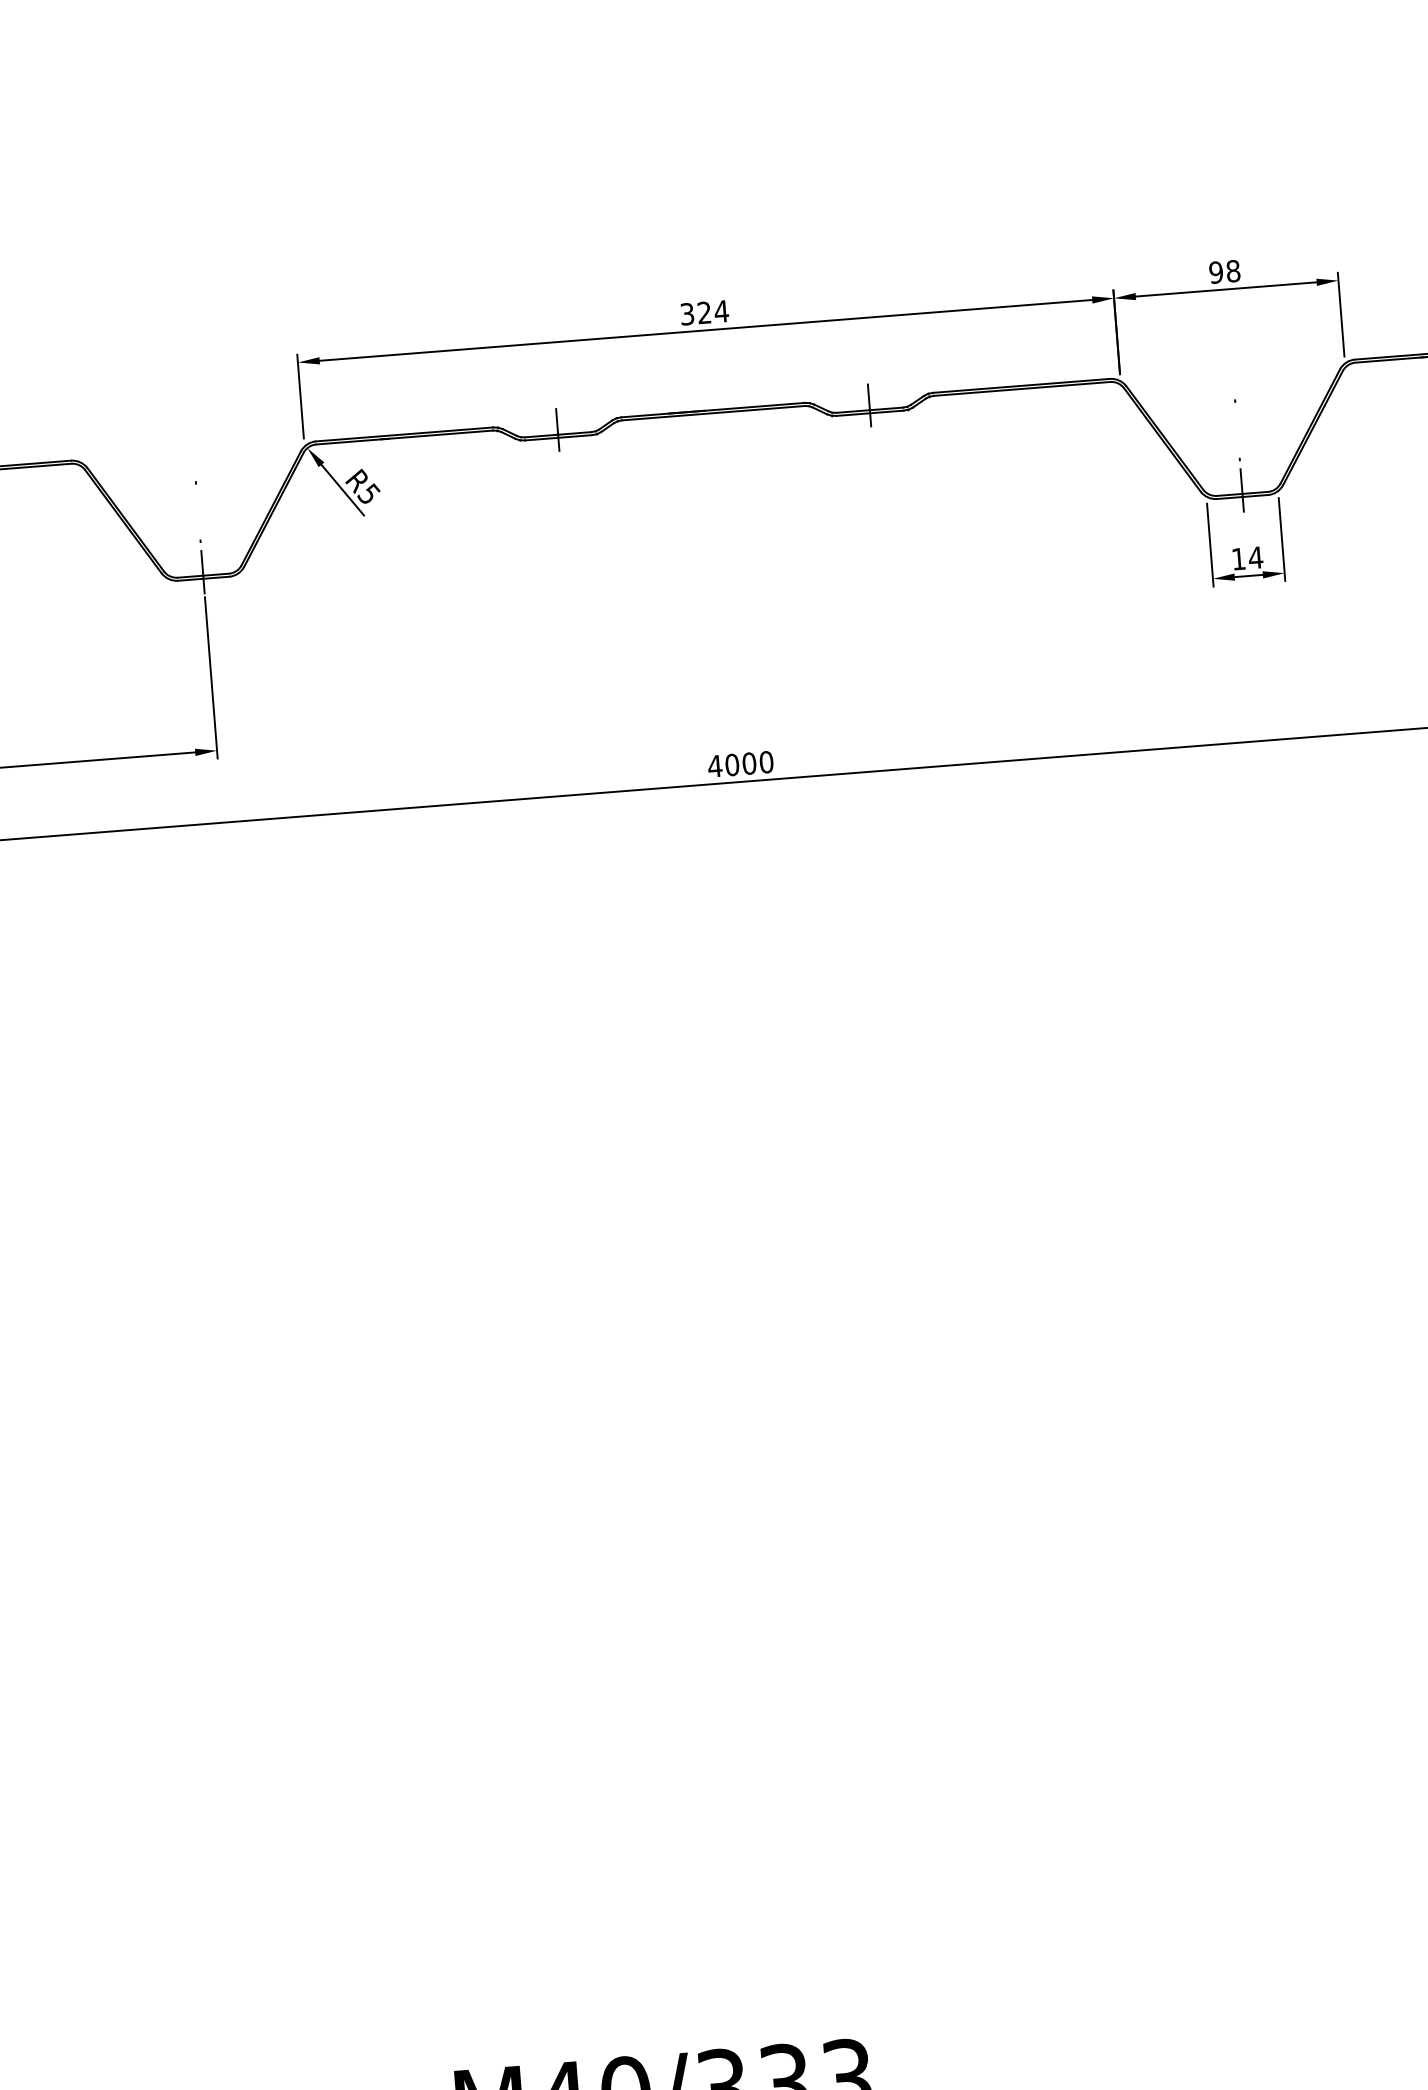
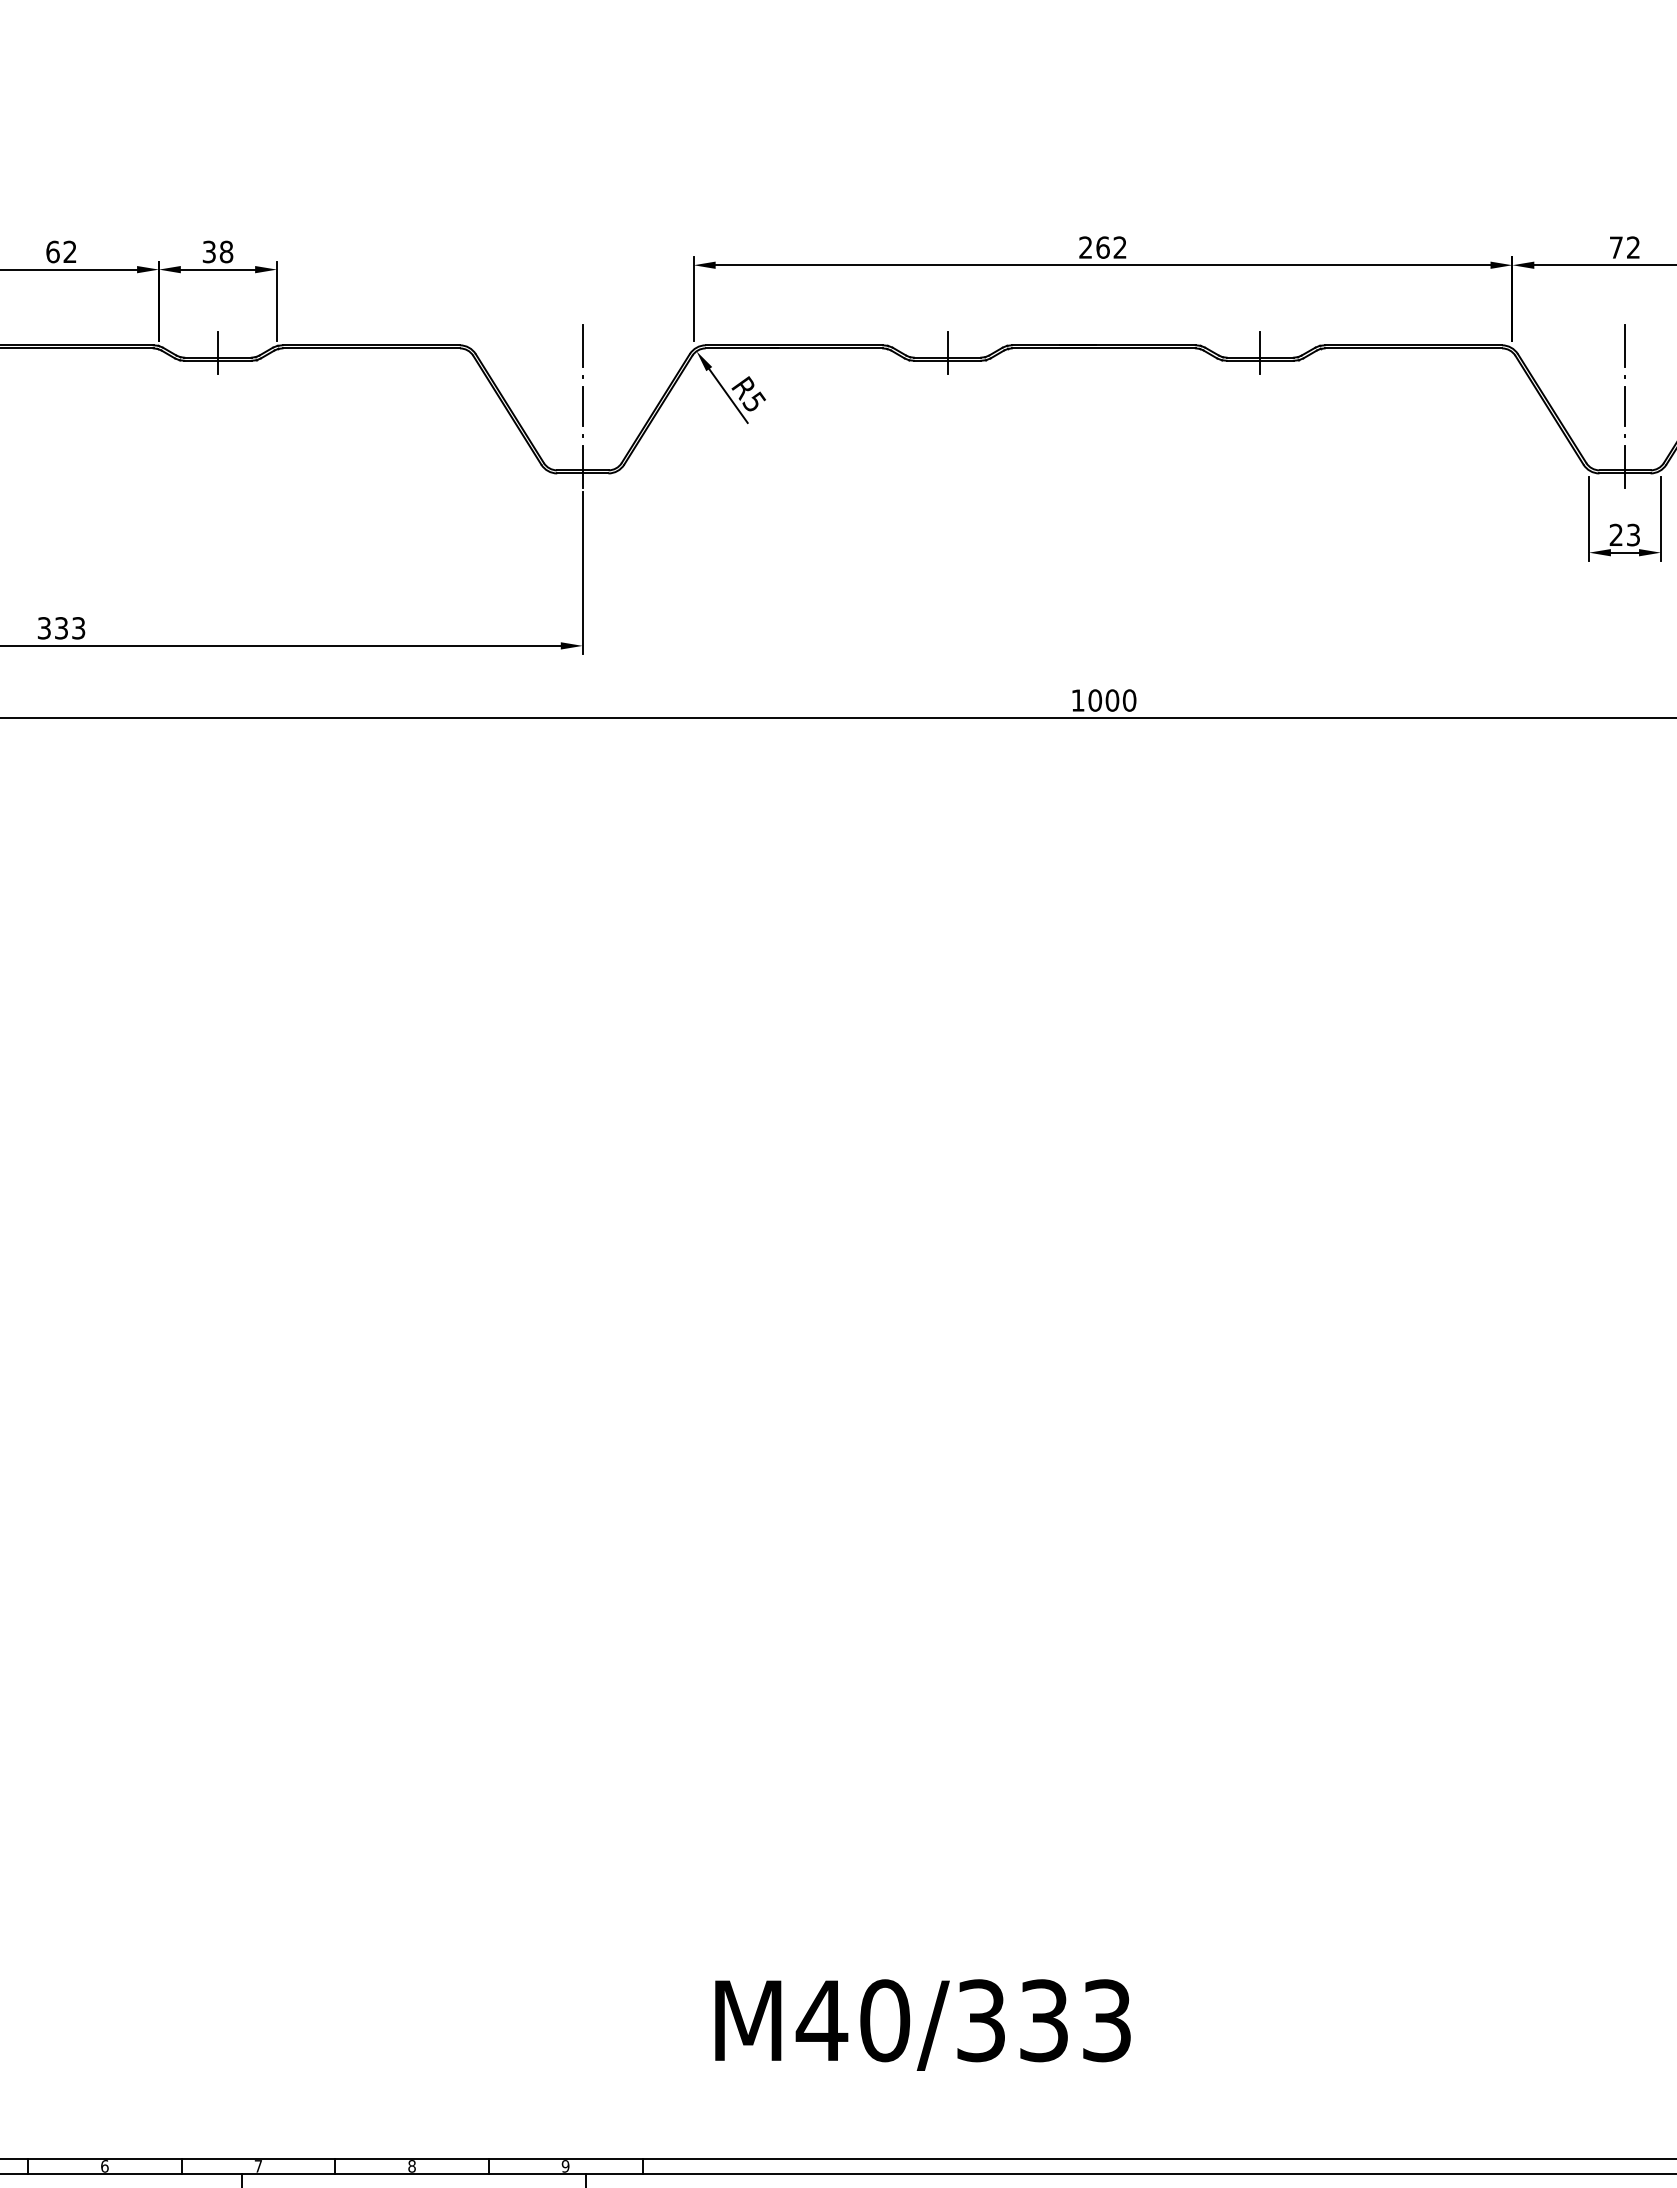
text: (1224, 271) -> (1624, 247), 98 -> 72
text: (704, 312) -> (1103, 247), 324 -> 262
line: (1233, 370) -> (1625, 346), added
line: (1237, 430) -> (1625, 406), added
line: (193, 452) -> (582, 346), added
line: (198, 512) -> (582, 406), added
text: (1246, 557) -> (1624, 534), 14 -> 23
text: (714, 766) -> (1077, 700), 4000 -> 1000

